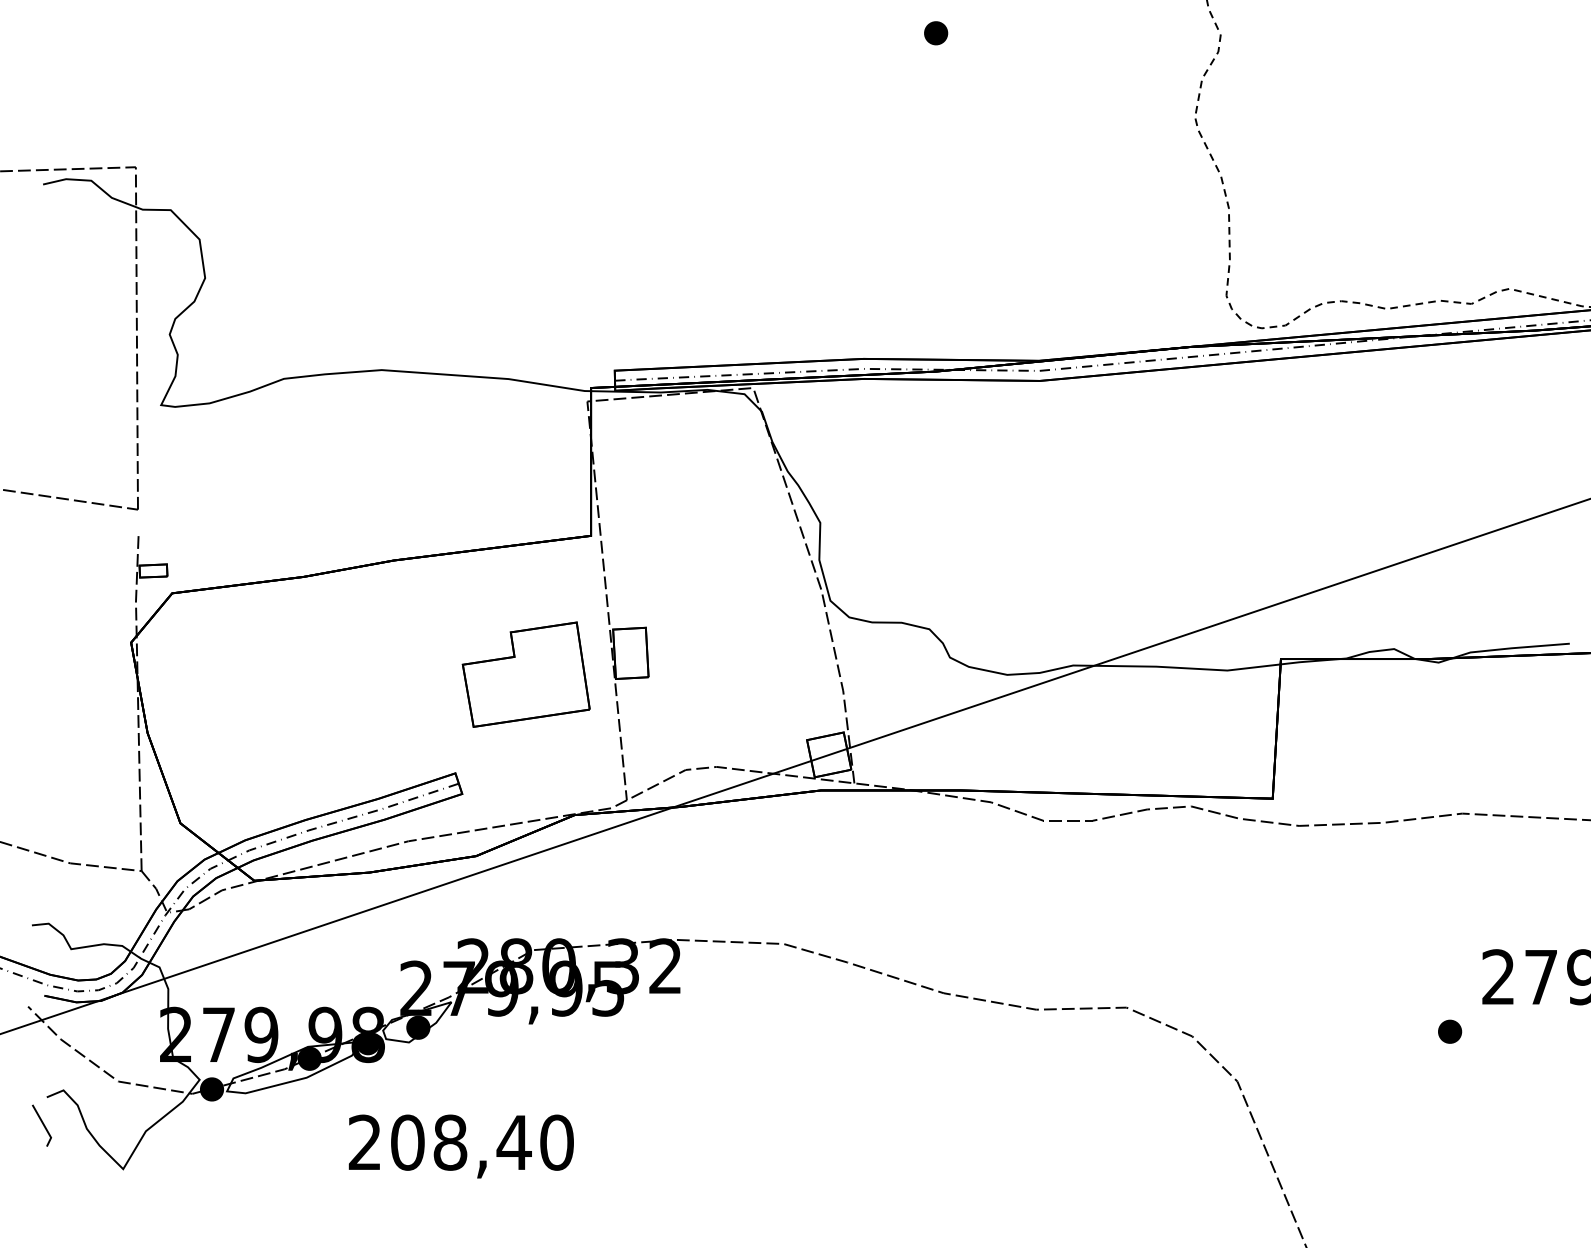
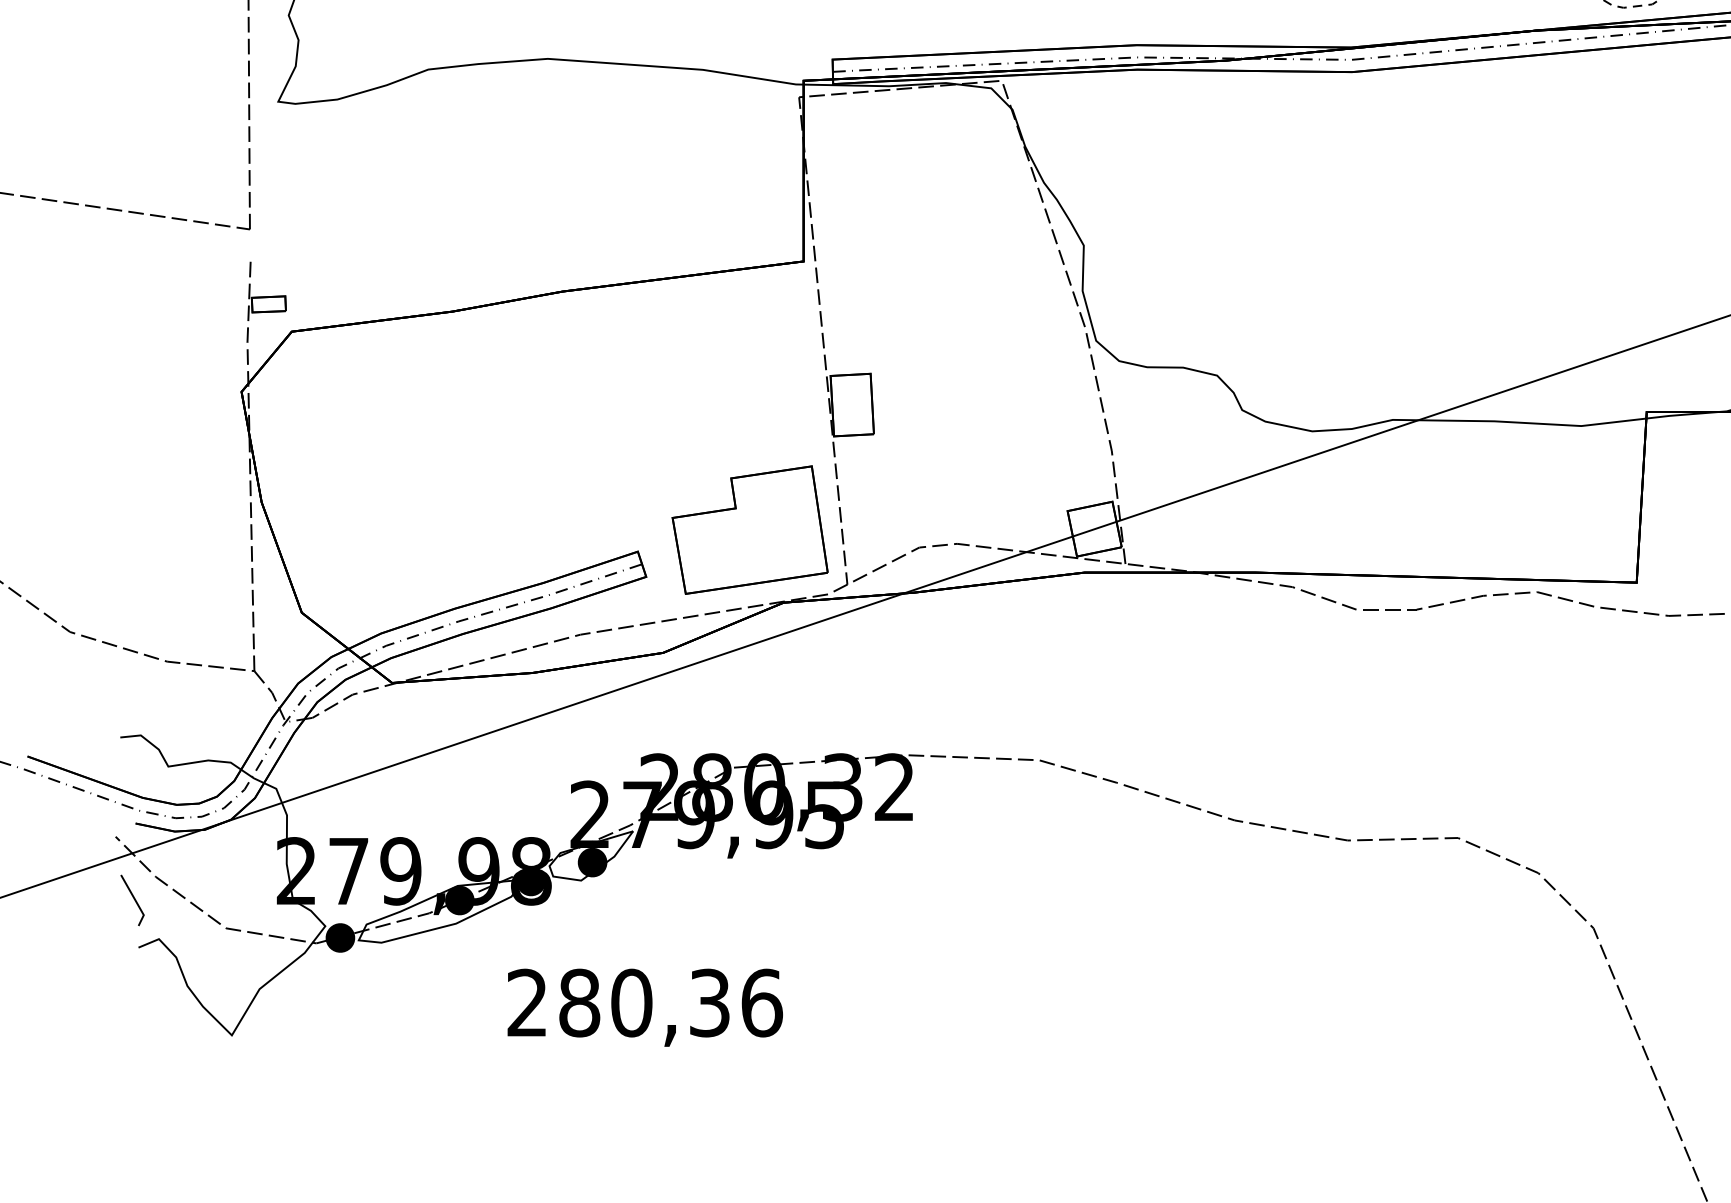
part: (525, 674) -> (749, 529), moved
line: (42, 1124) -> (133, 898), moved
text: (482, 1142) -> (670, 1002), 208,40 -> 280,36

